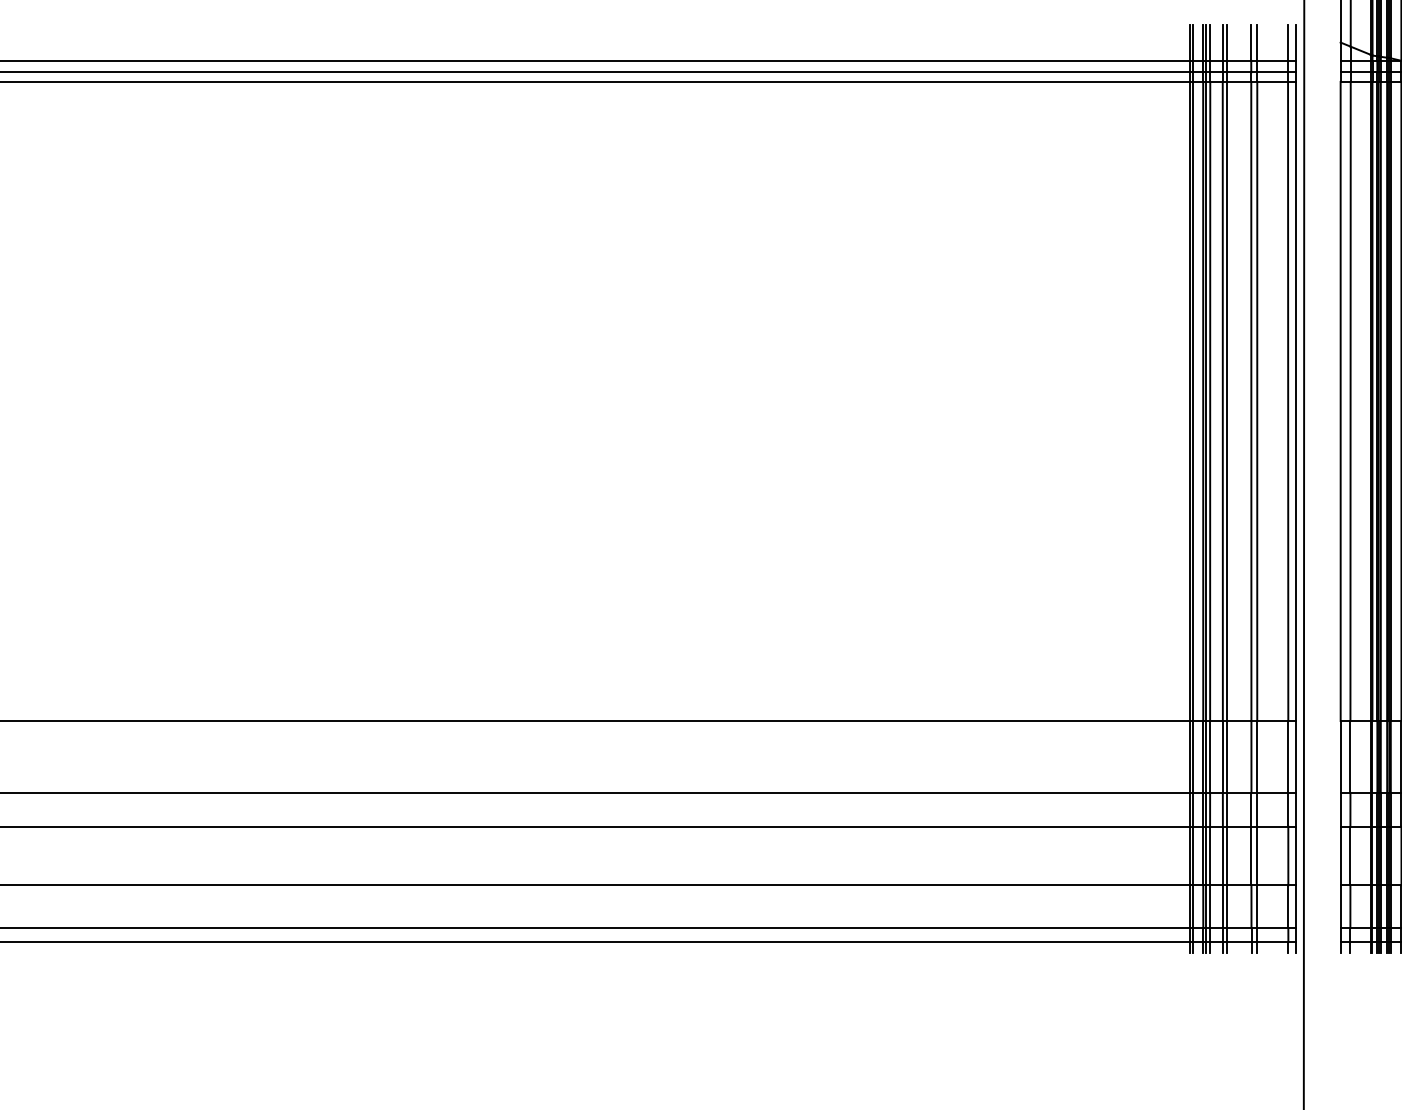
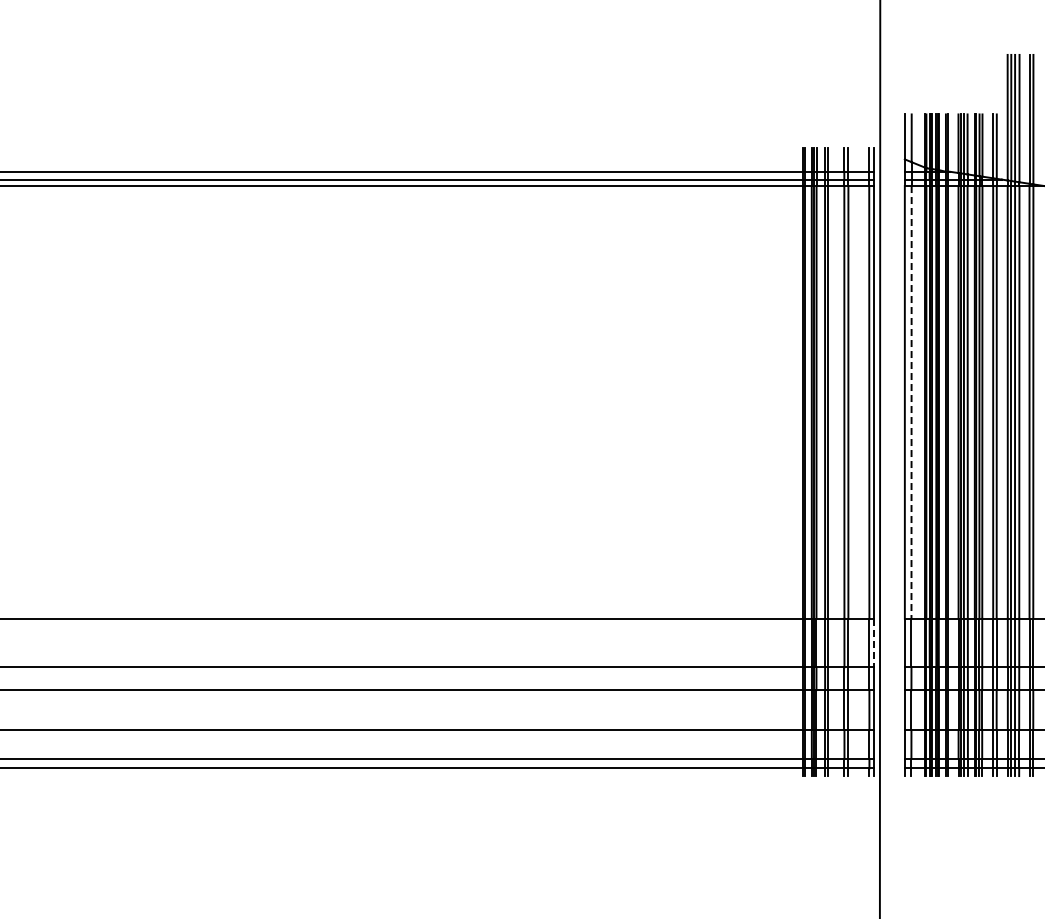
line: (1350, 401) -> (911, 402), solid -> dashed
line: (1295, 757) -> (874, 643), solid -> dashed

